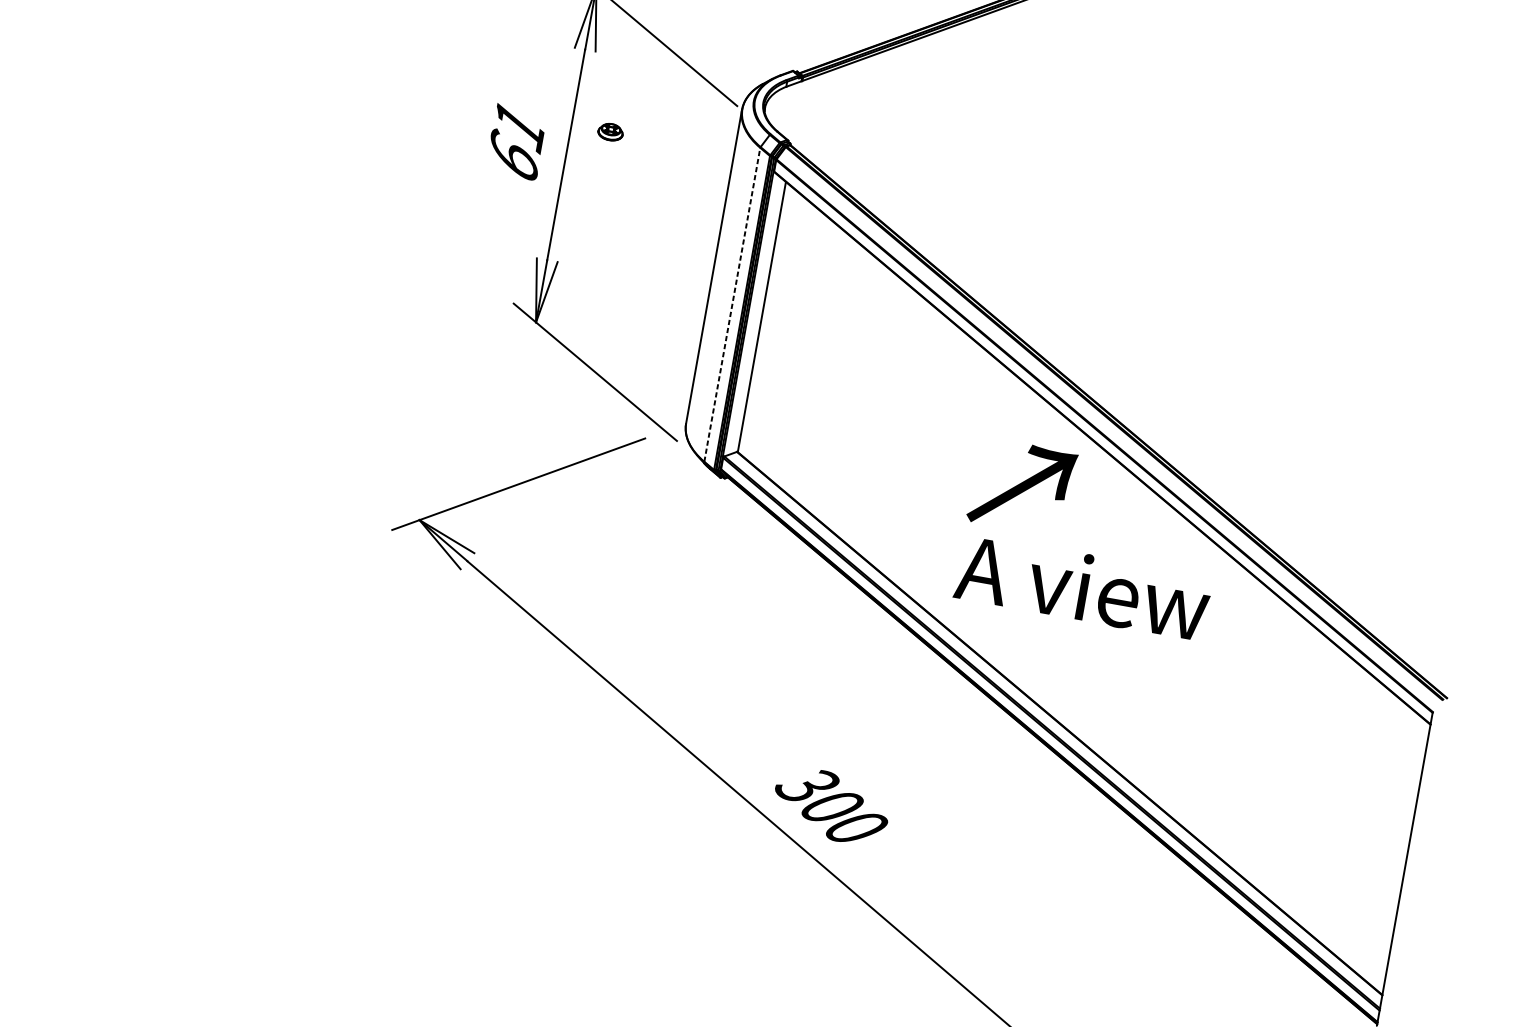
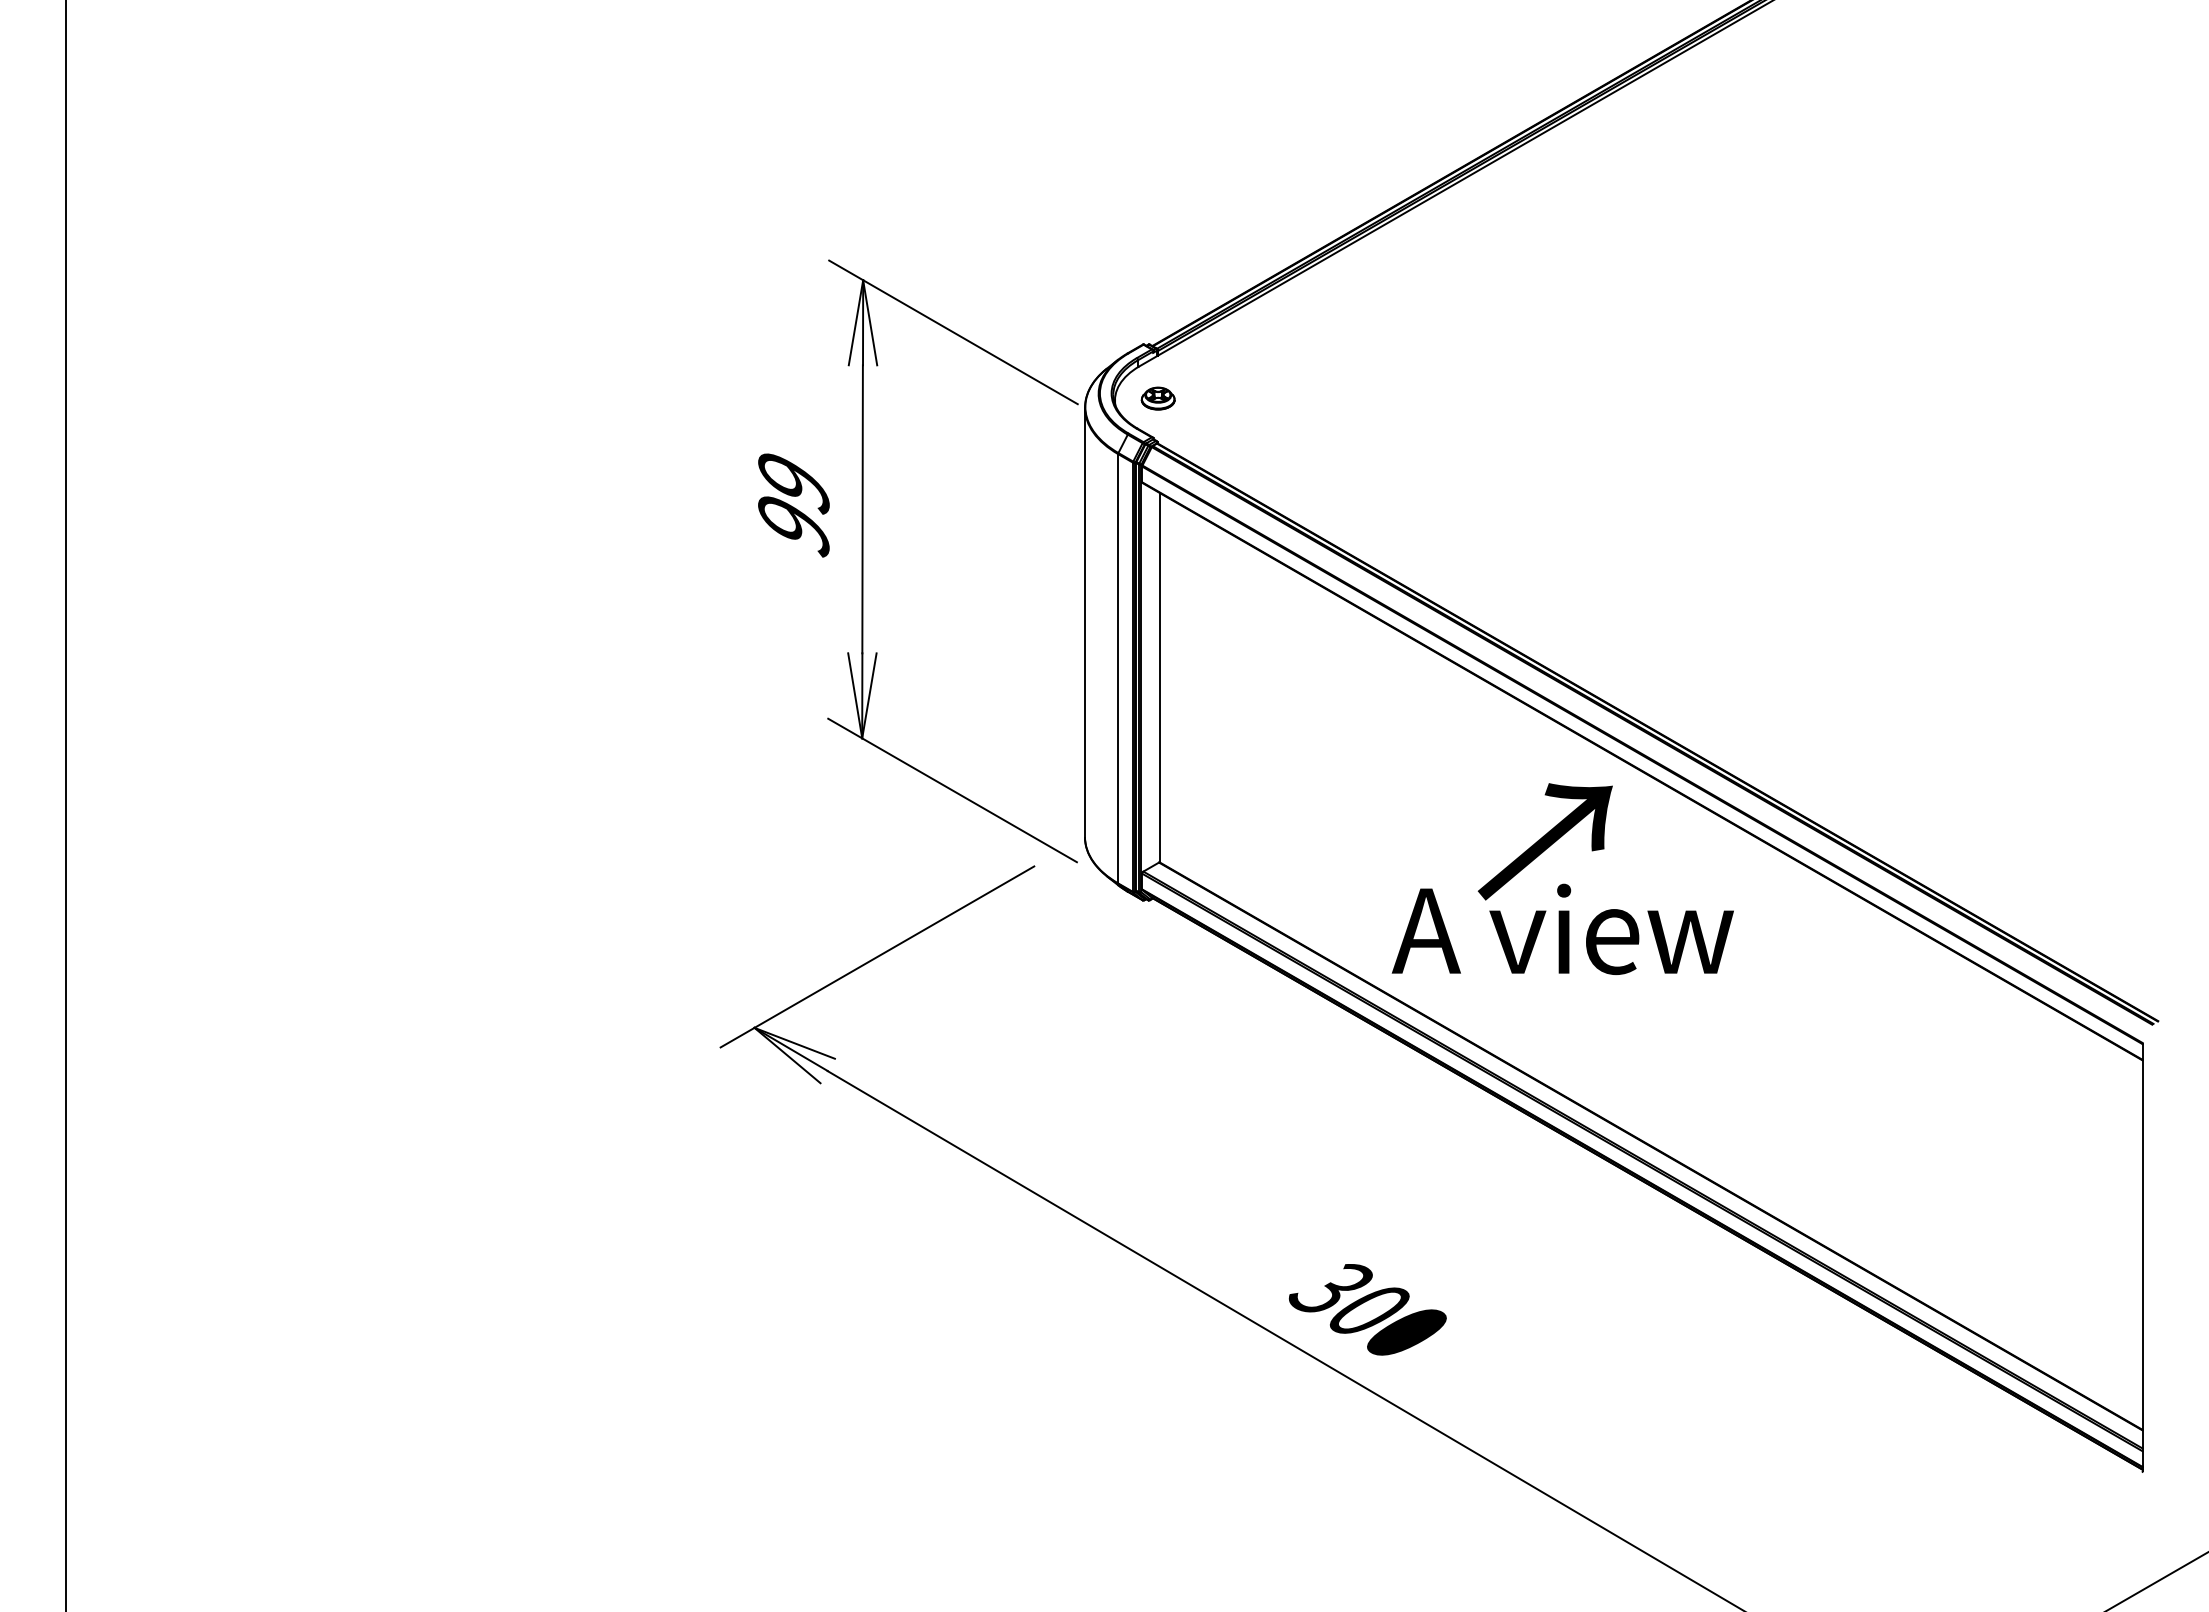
part: (610, 131) -> (1157, 398), moved
text: (516, 143) -> (793, 505), 61 -> 99
line: (732, 304) -> (1118, 668), dashed -> solid
text: (1083, 586) -> (1562, 928), moved

